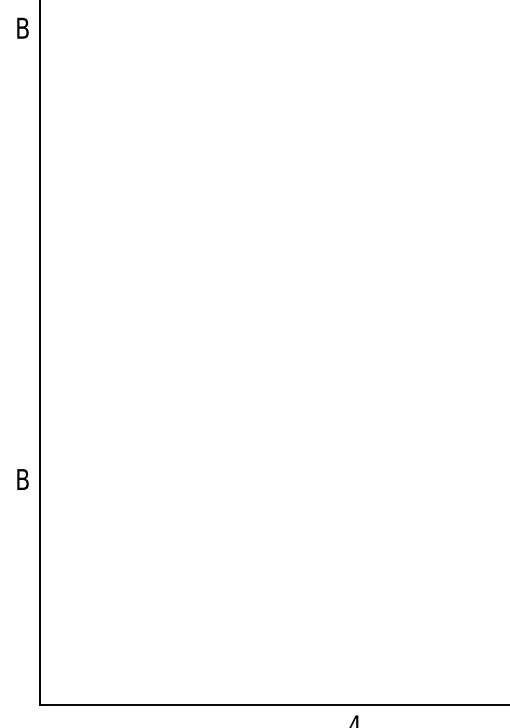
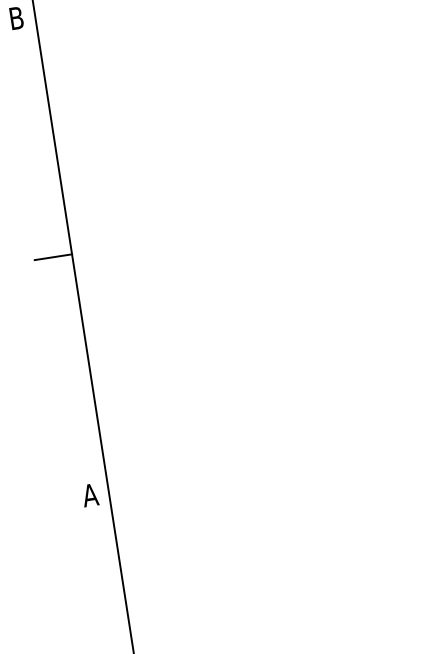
line: (22, 254) -> (53, 257), added
text: (22, 479) -> (90, 495), B -> A

